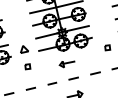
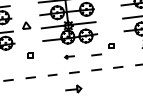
part: (24, 49) -> (26, 25), moved
line: (93, 58) -> (96, 54), added
part: (66, 63) -> (69, 56), size x0.6

